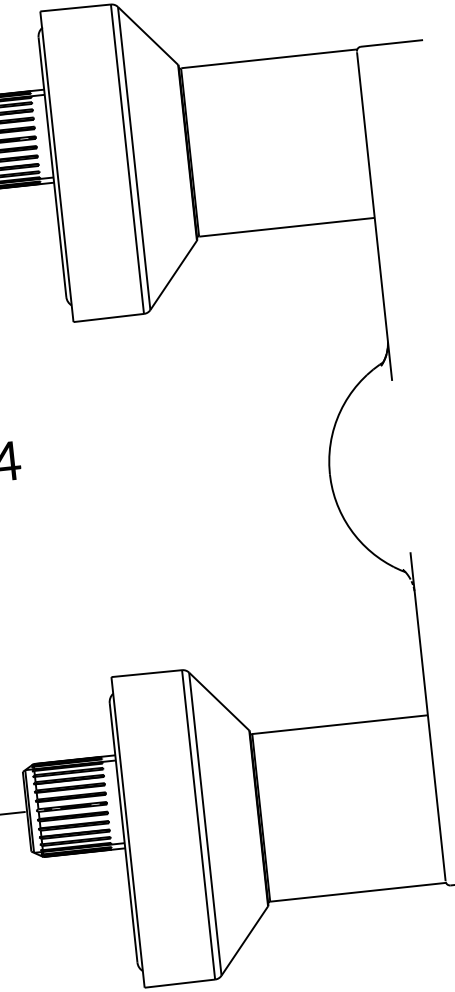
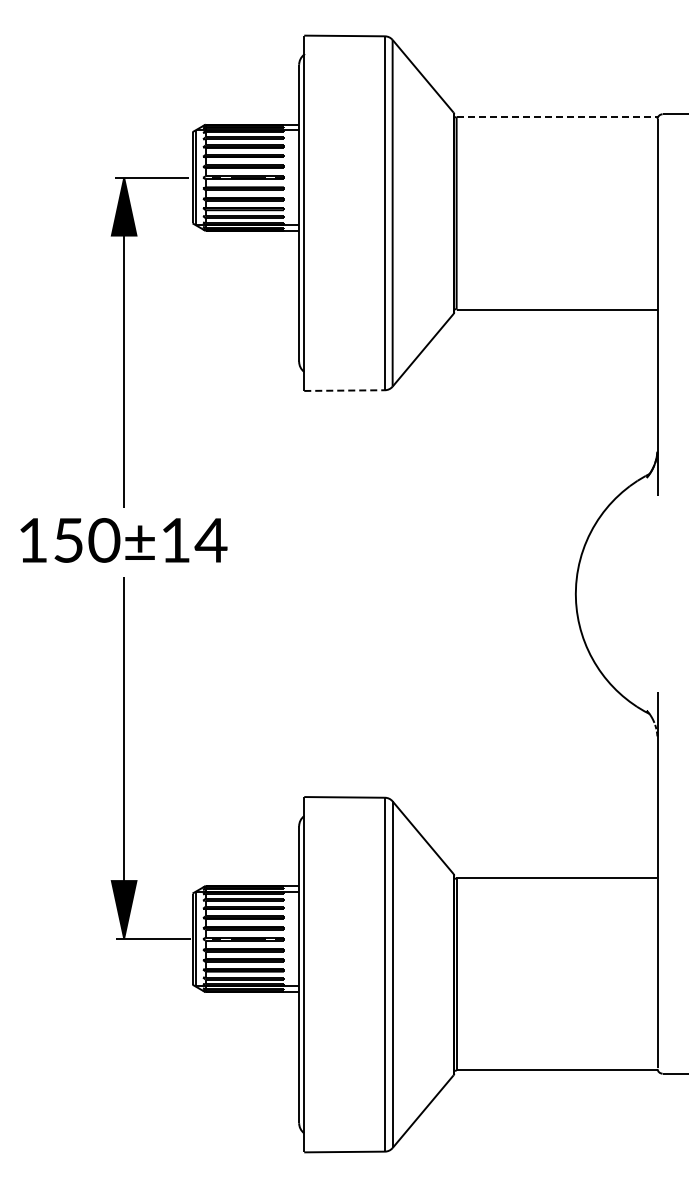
line: (269, 58) -> (557, 116), solid -> dashed
line: (109, 317) -> (345, 390), solid -> dashed

